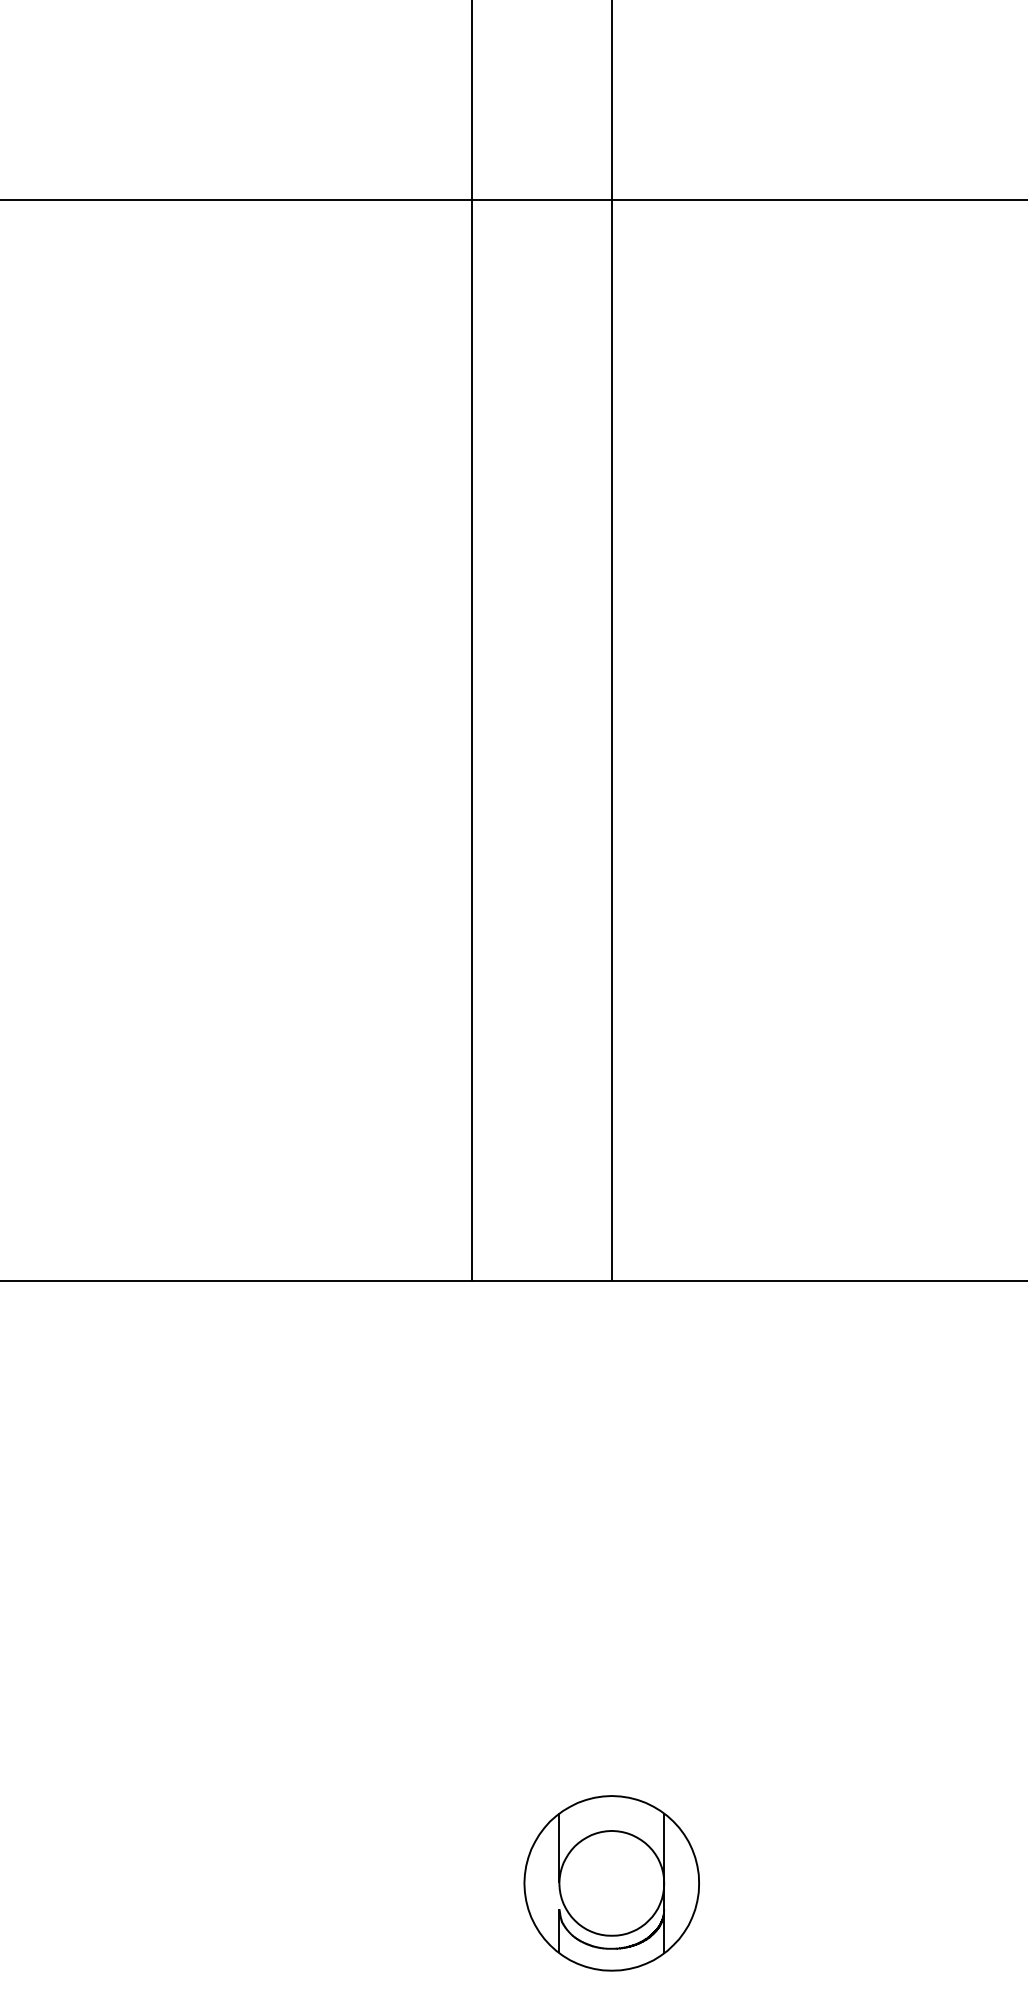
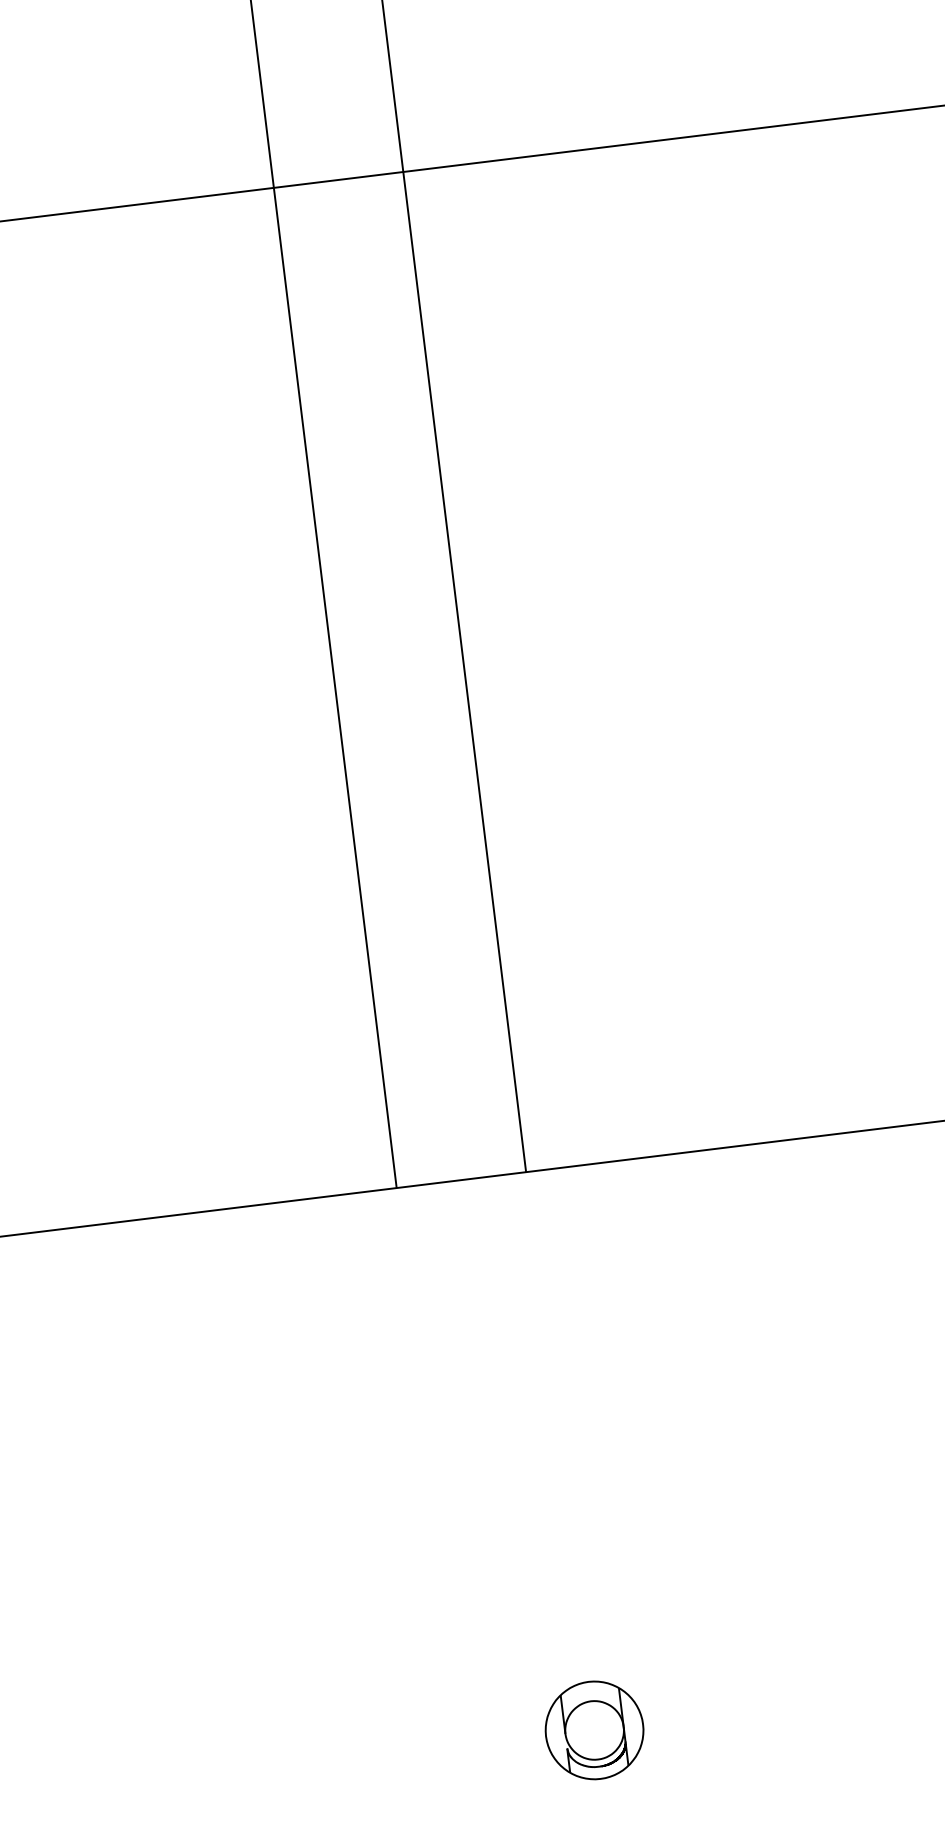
part: (611, 1883) -> (594, 1730), size x0.6

